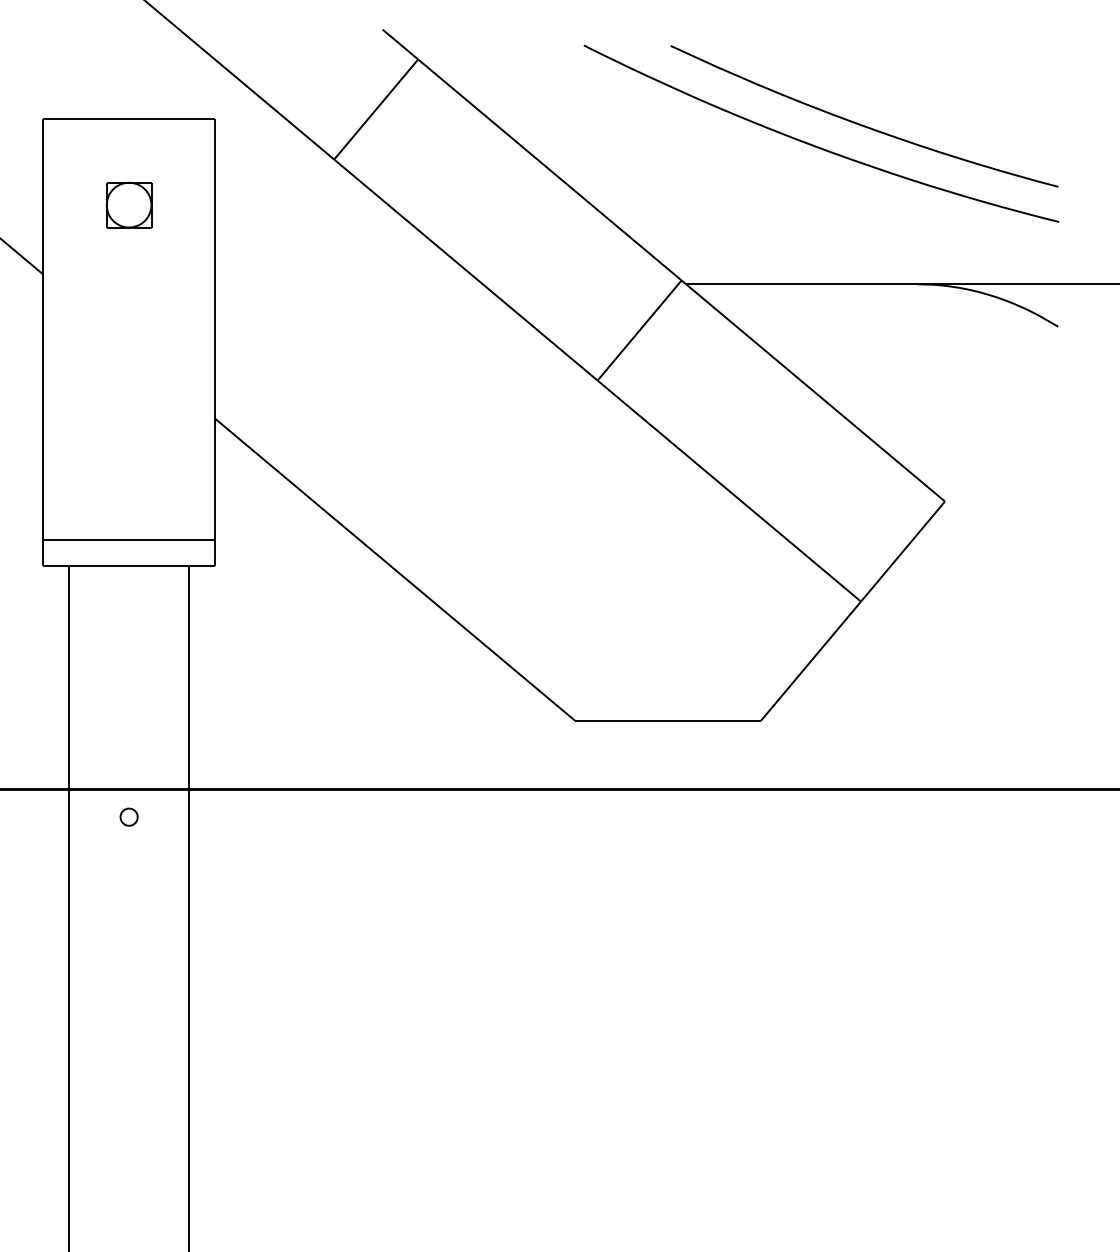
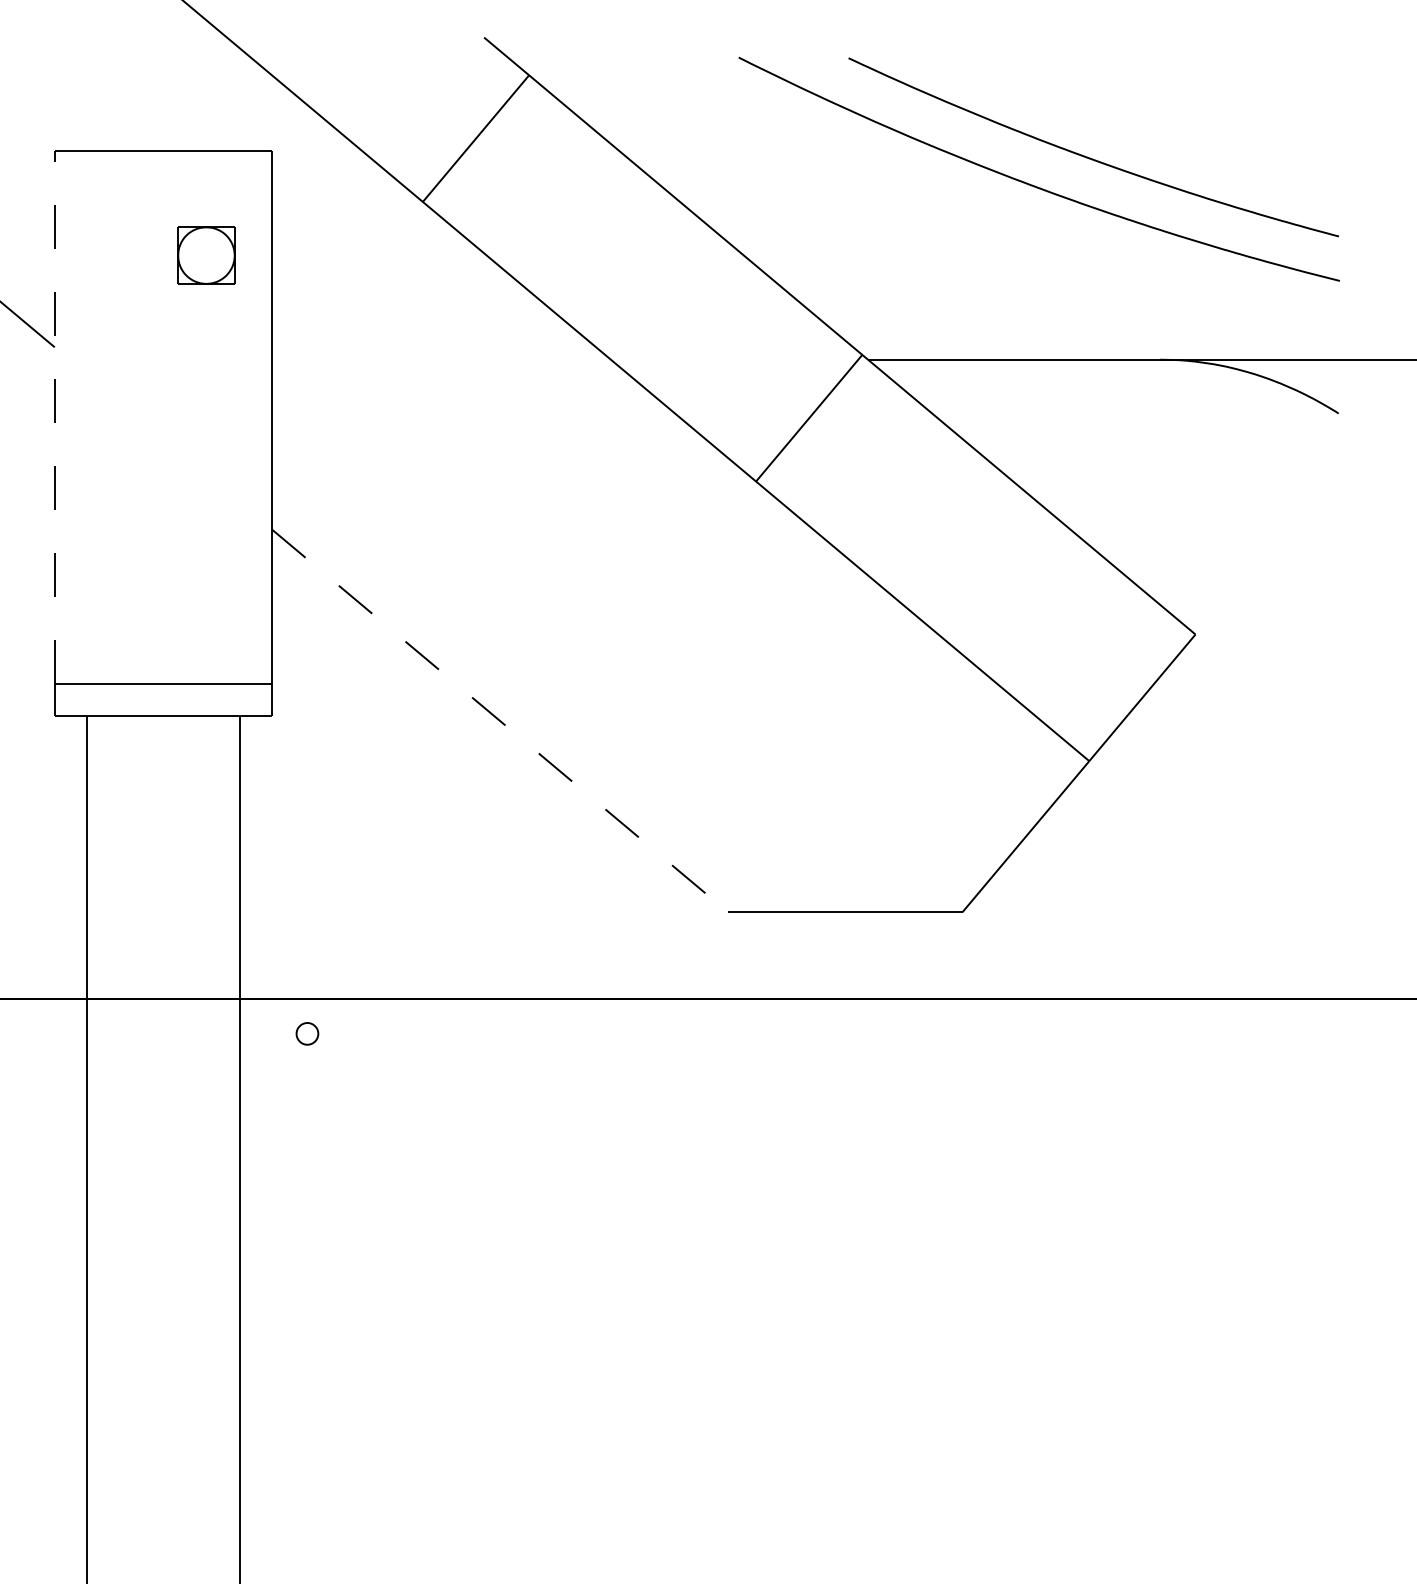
part: (129, 205) -> (206, 255), moved
line: (43, 329) -> (54, 416), solid -> dashed
line: (395, 570) -> (500, 721), solid -> dashed
part: (129, 816) -> (307, 1033), moved

